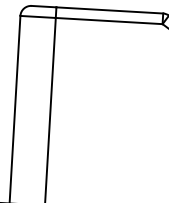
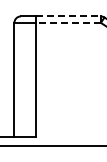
line: (109, 10) -> (68, 16), solid -> dashed
line: (107, 20) -> (67, 22), solid -> dashed

